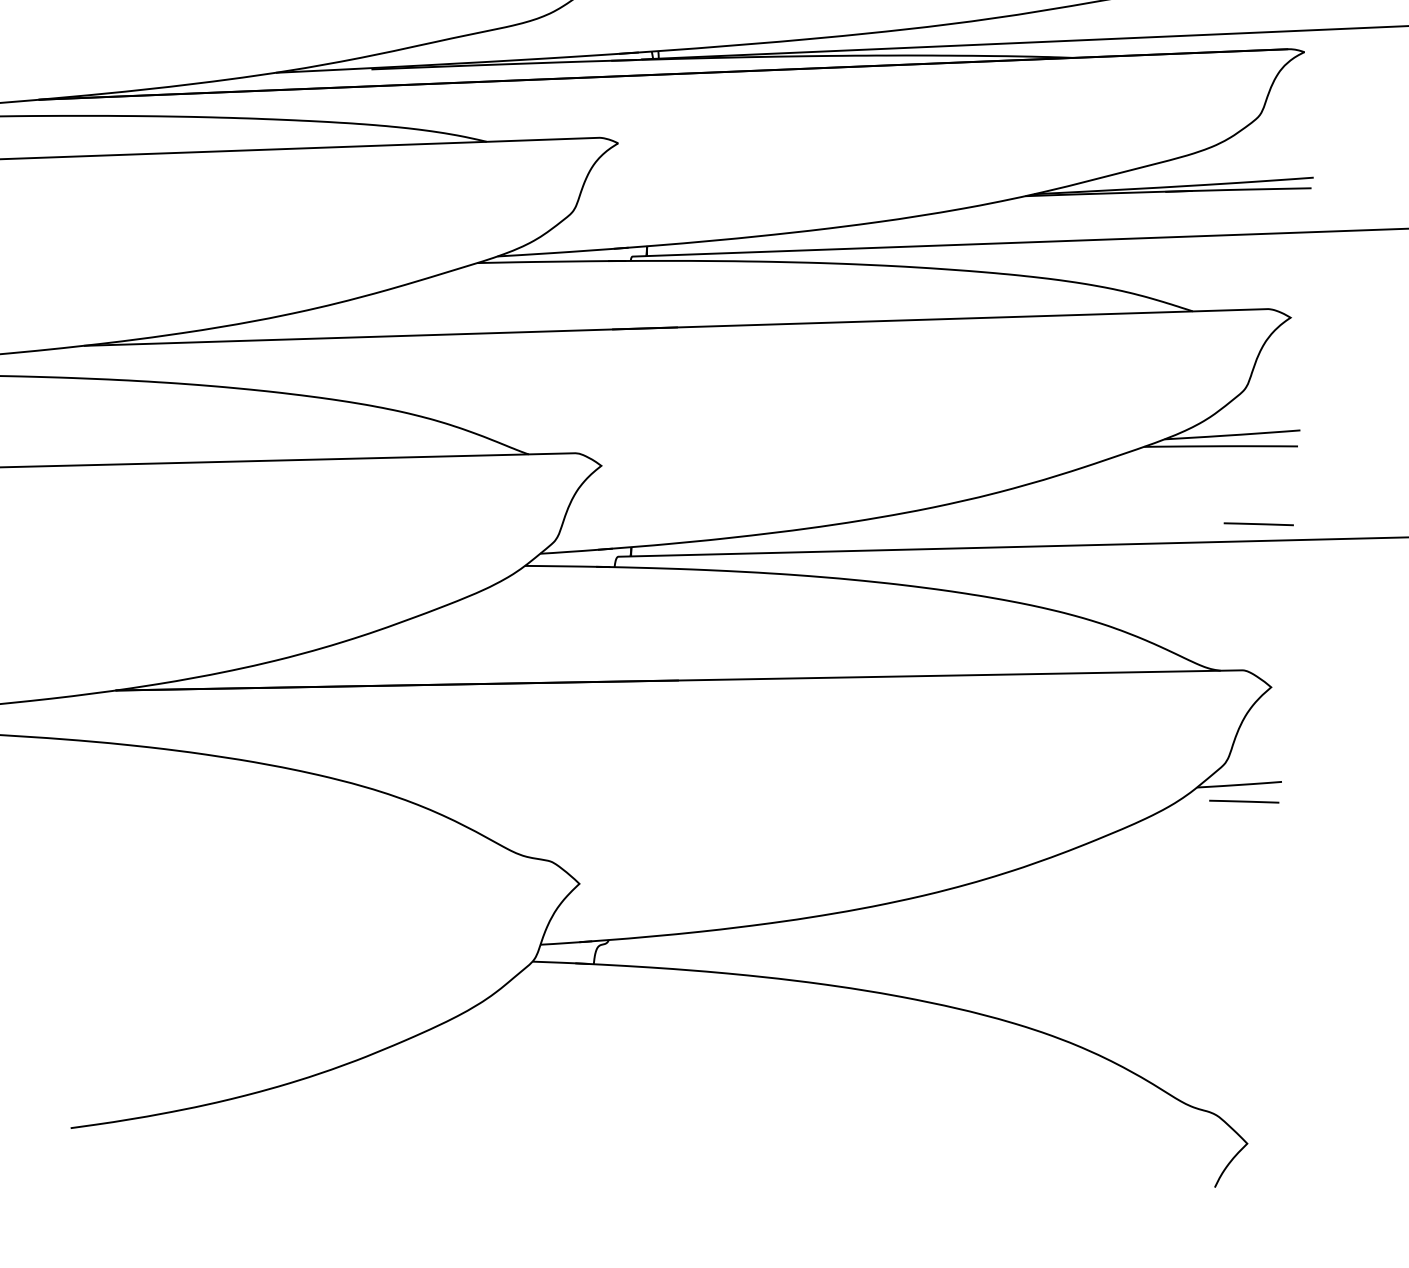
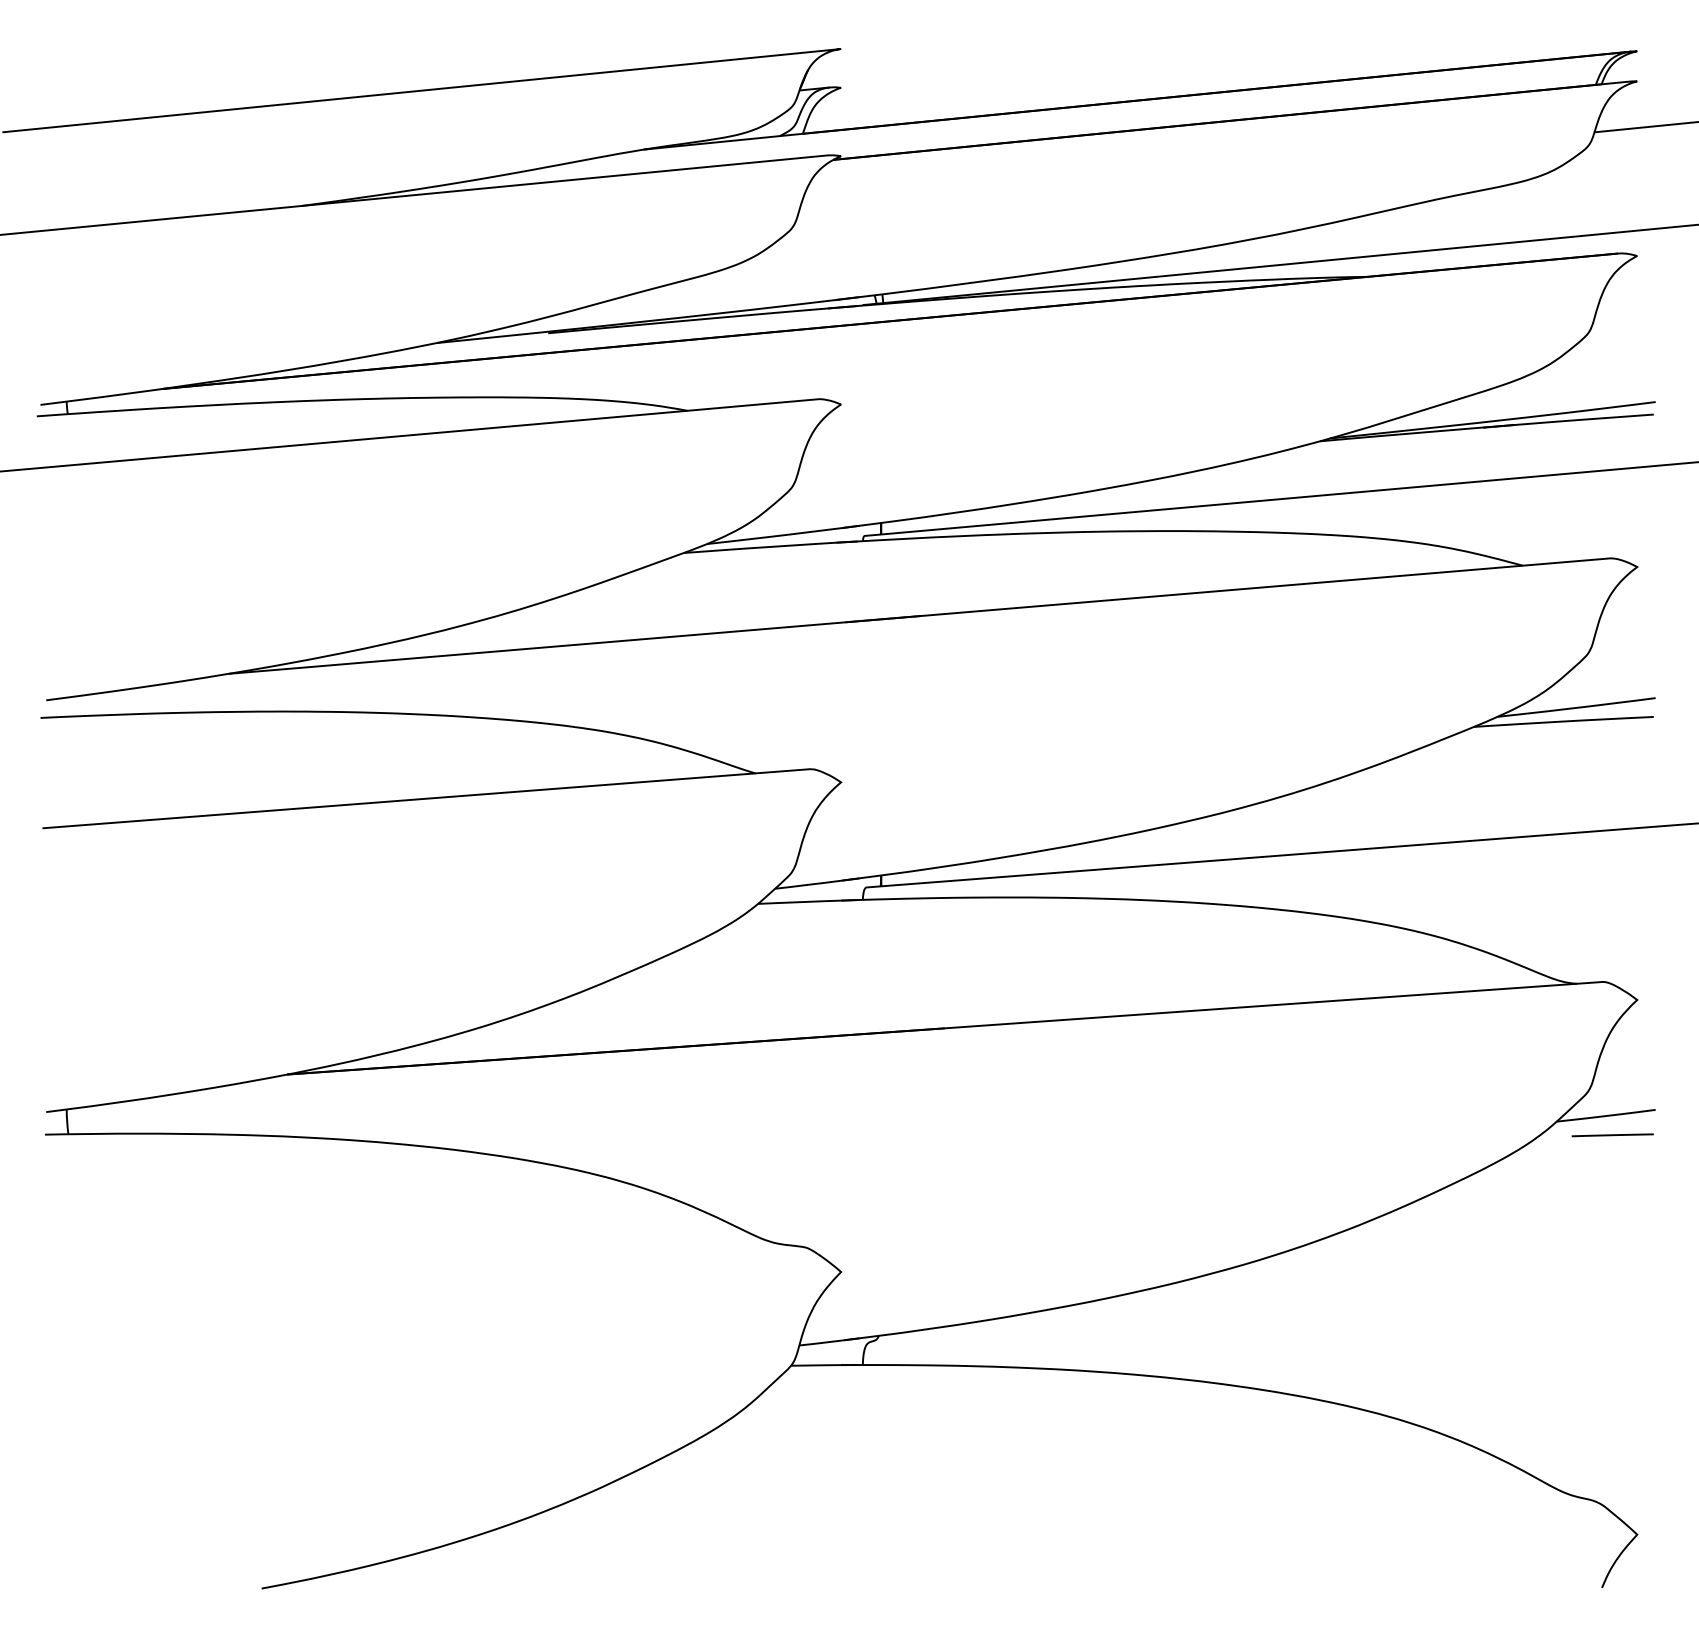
line: (1258, 524) -> (1612, 810), removed

